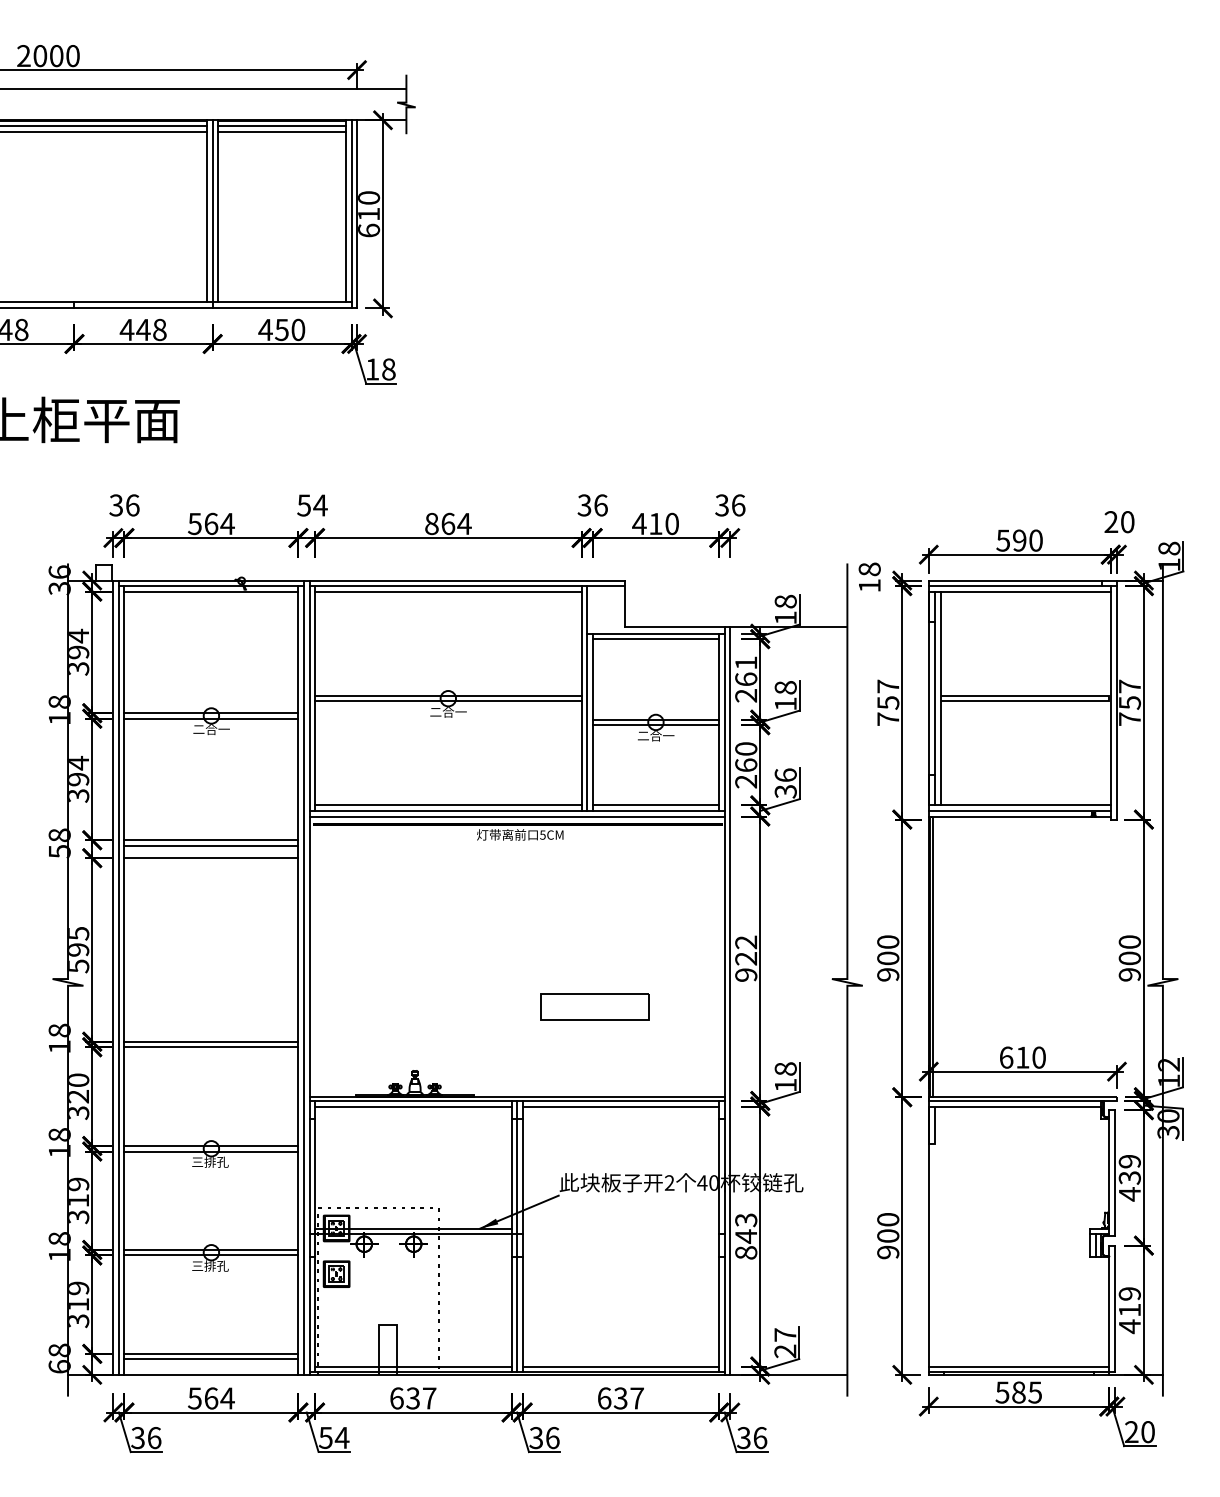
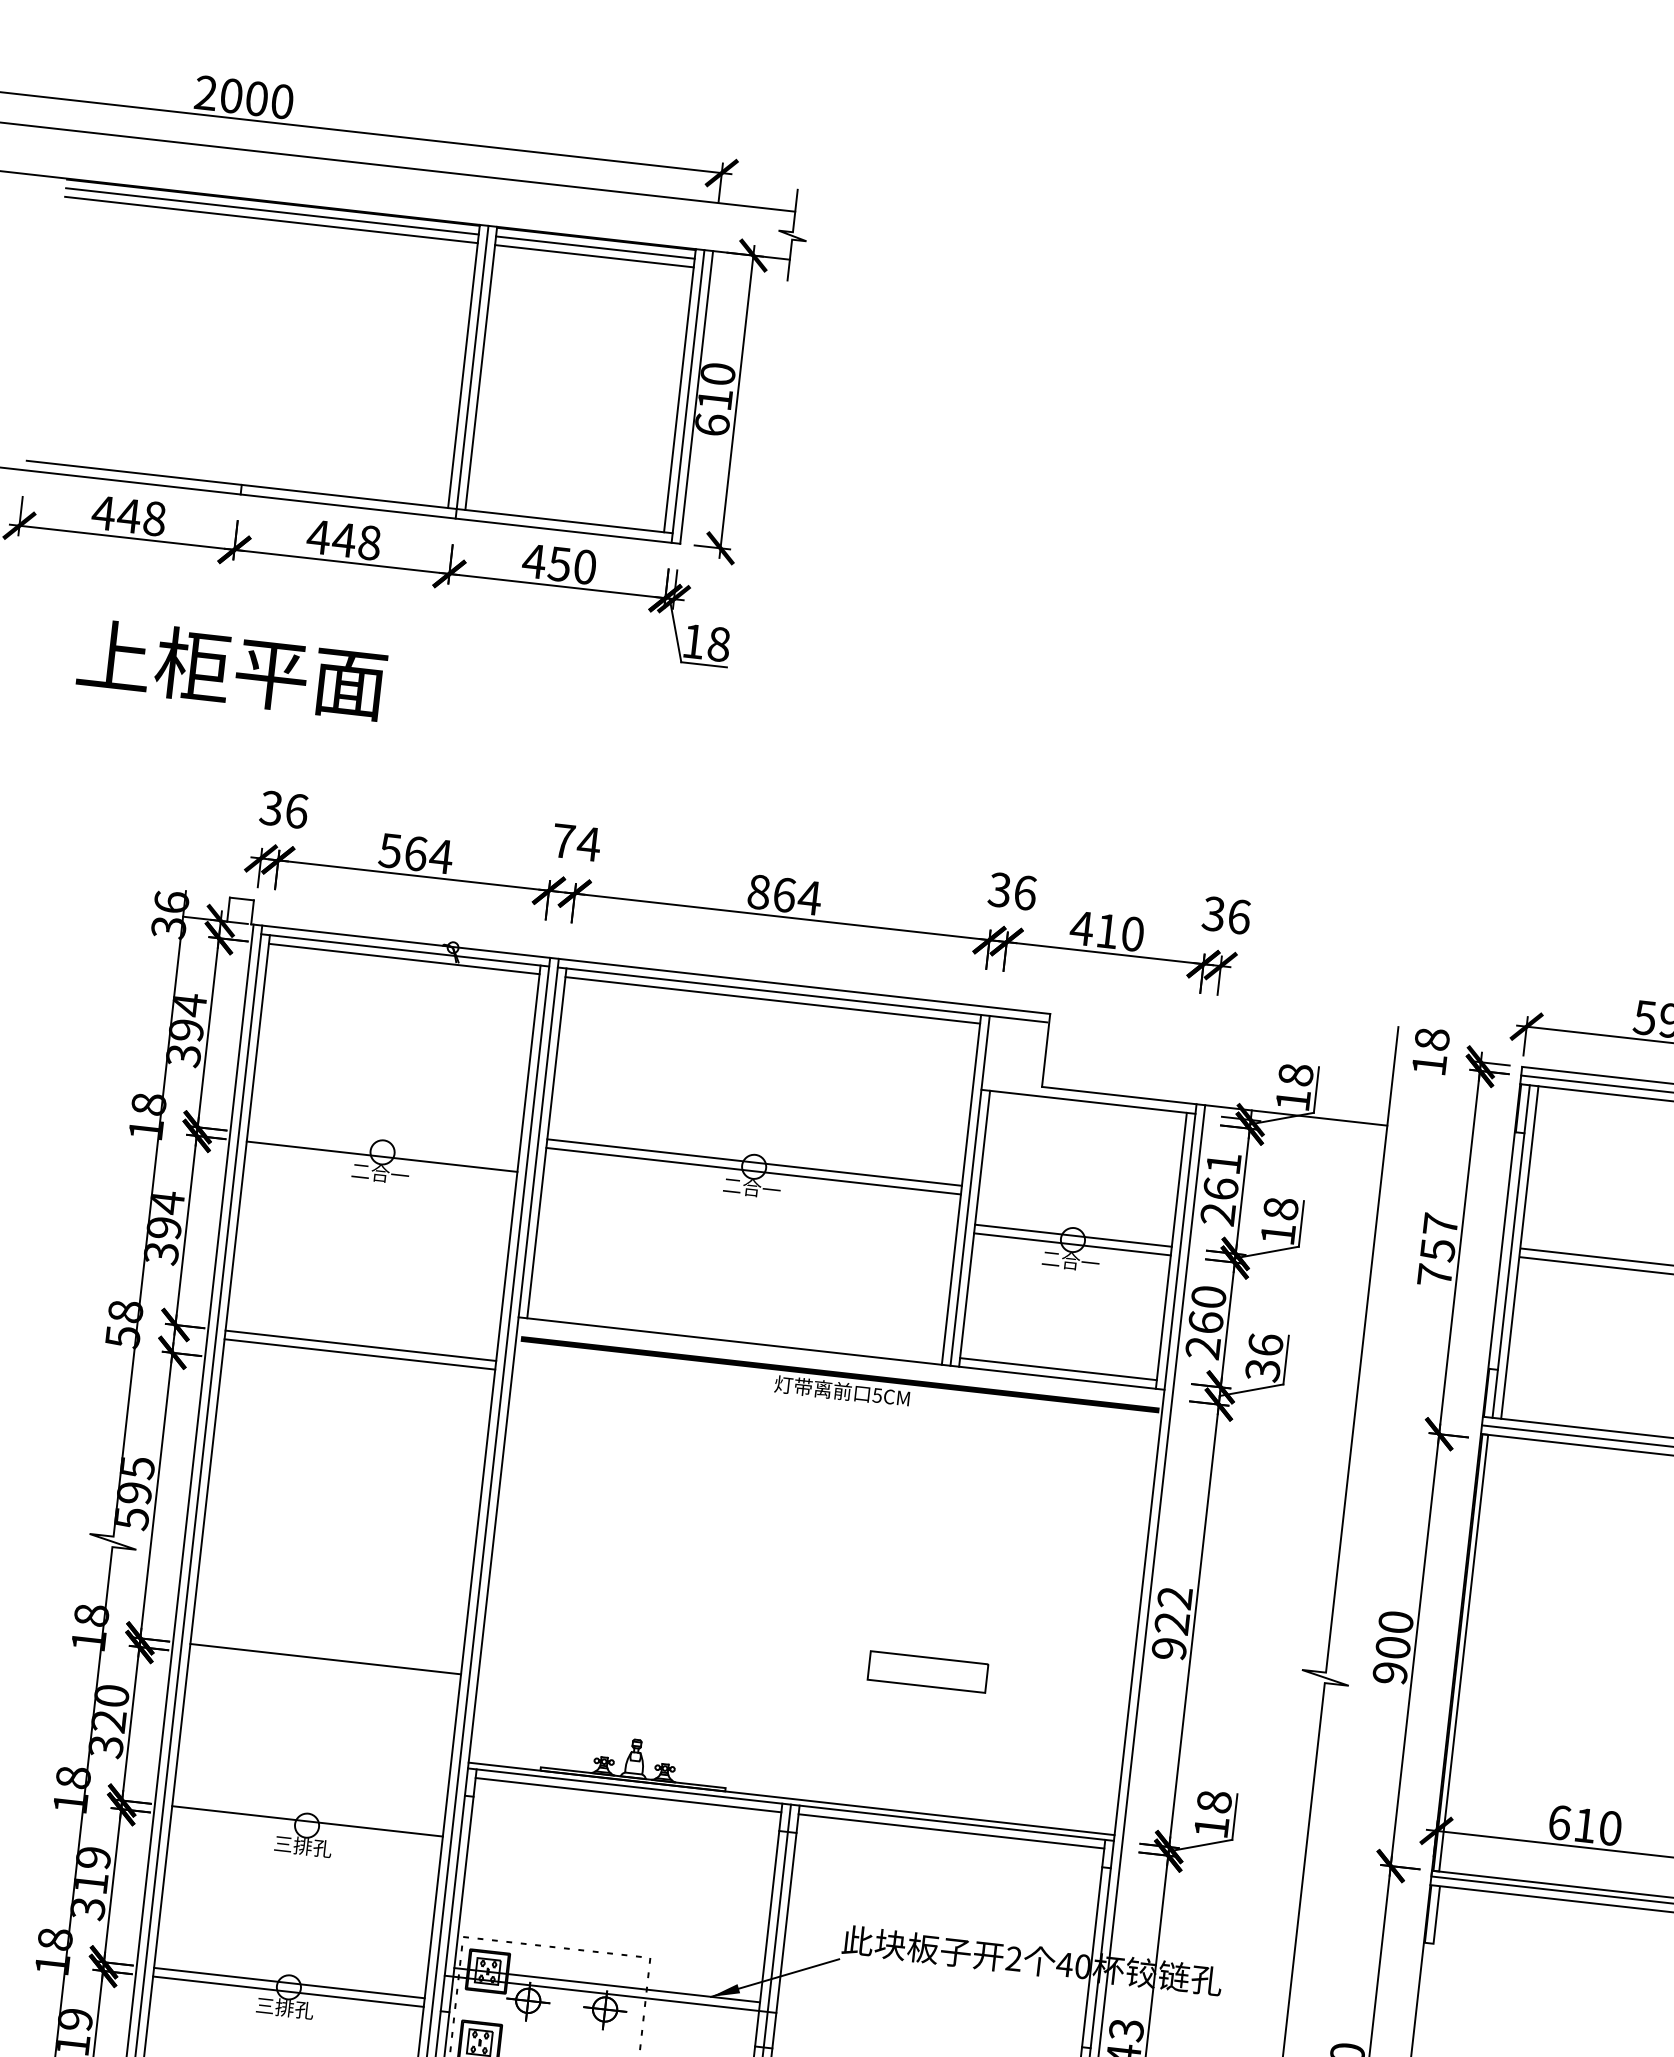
text: (304, 505) -> (564, 841), 54 -> 74
line: (655, 639) -> (1086, 1110), removed
line: (211, 713) -> (383, 1148), removed
line: (448, 805) -> (735, 1333), removed
line: (516, 816) -> (839, 1362), removed
line: (211, 858) -> (357, 1374), removed
part: (594, 1006) -> (927, 1671), size x0.7
line: (211, 1047) -> (324, 1668), removed
line: (211, 1151) -> (306, 1829), removed

